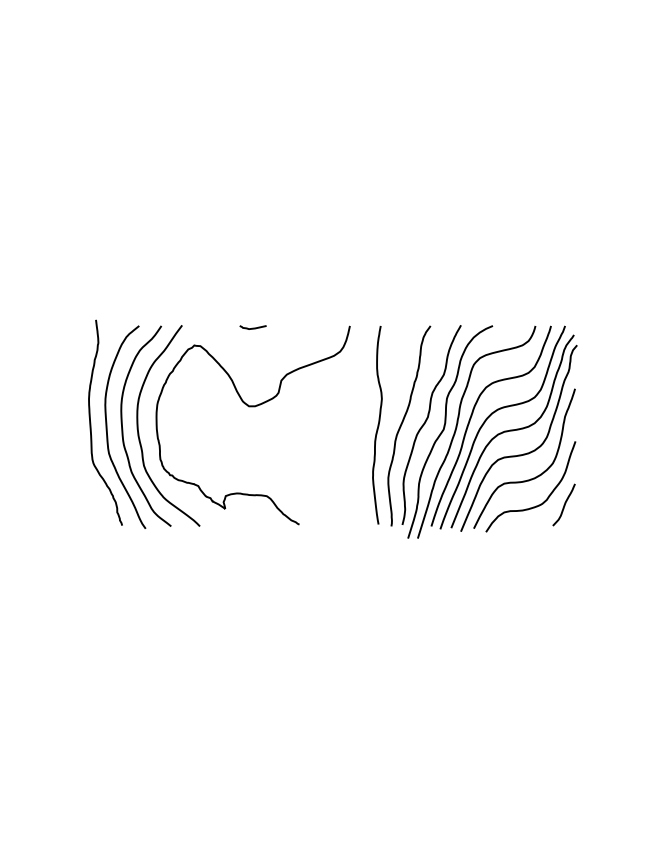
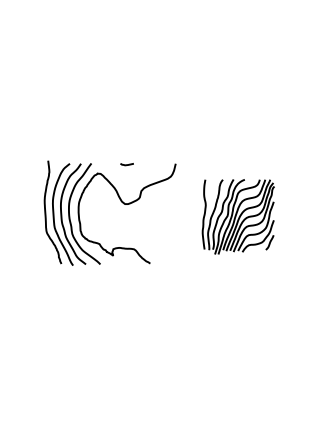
part: (474, 430) -> (238, 216), size x0.7

